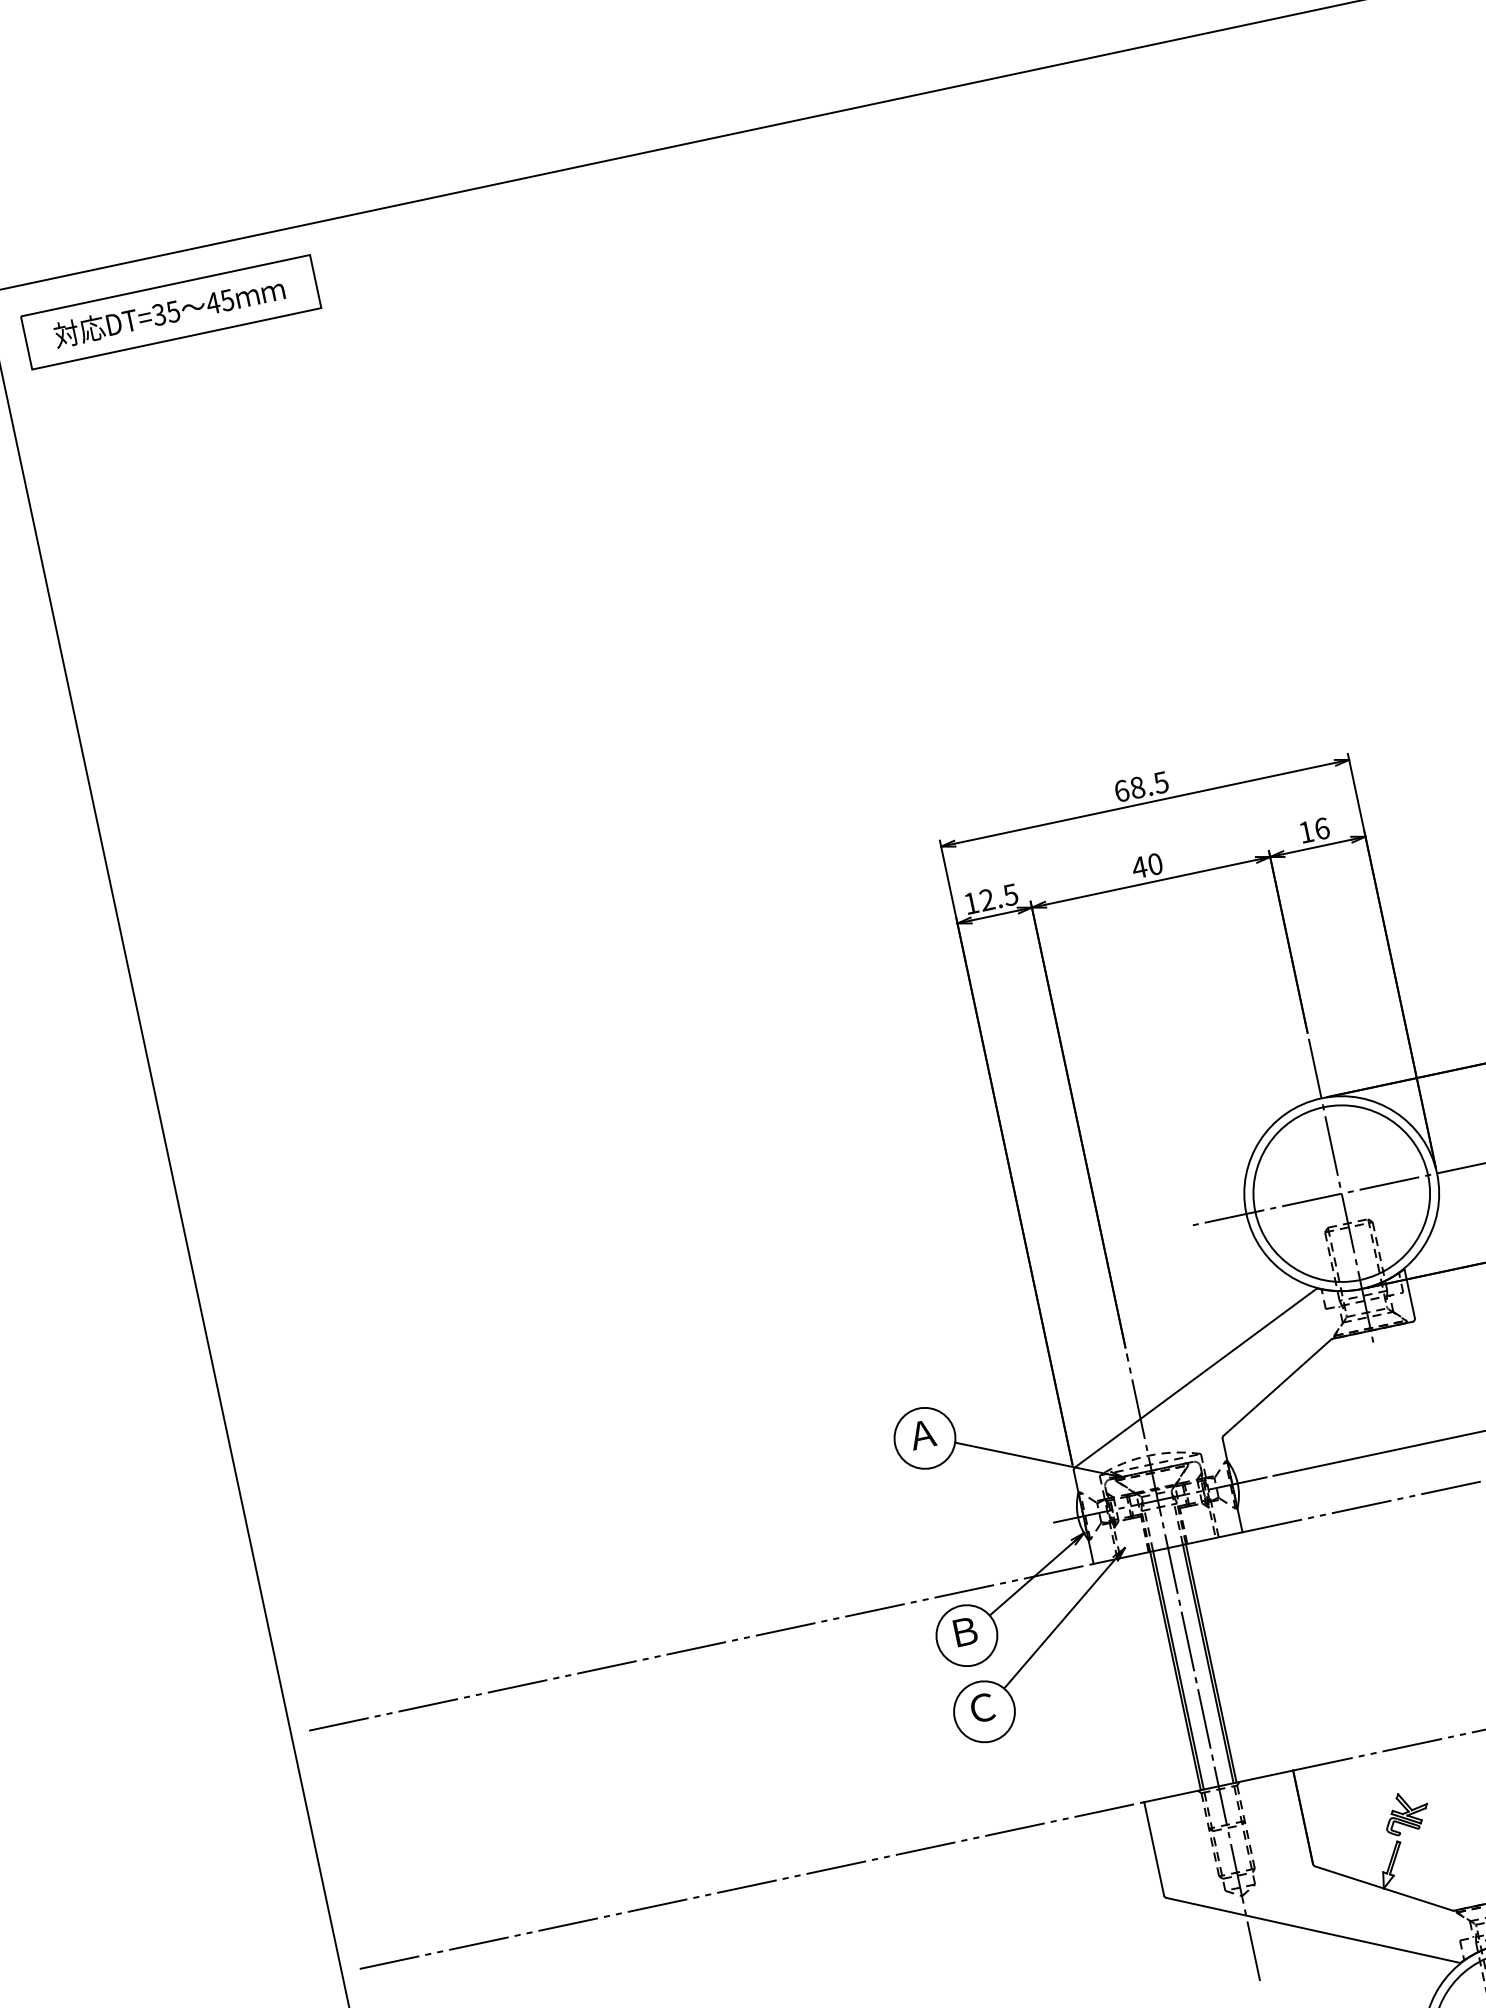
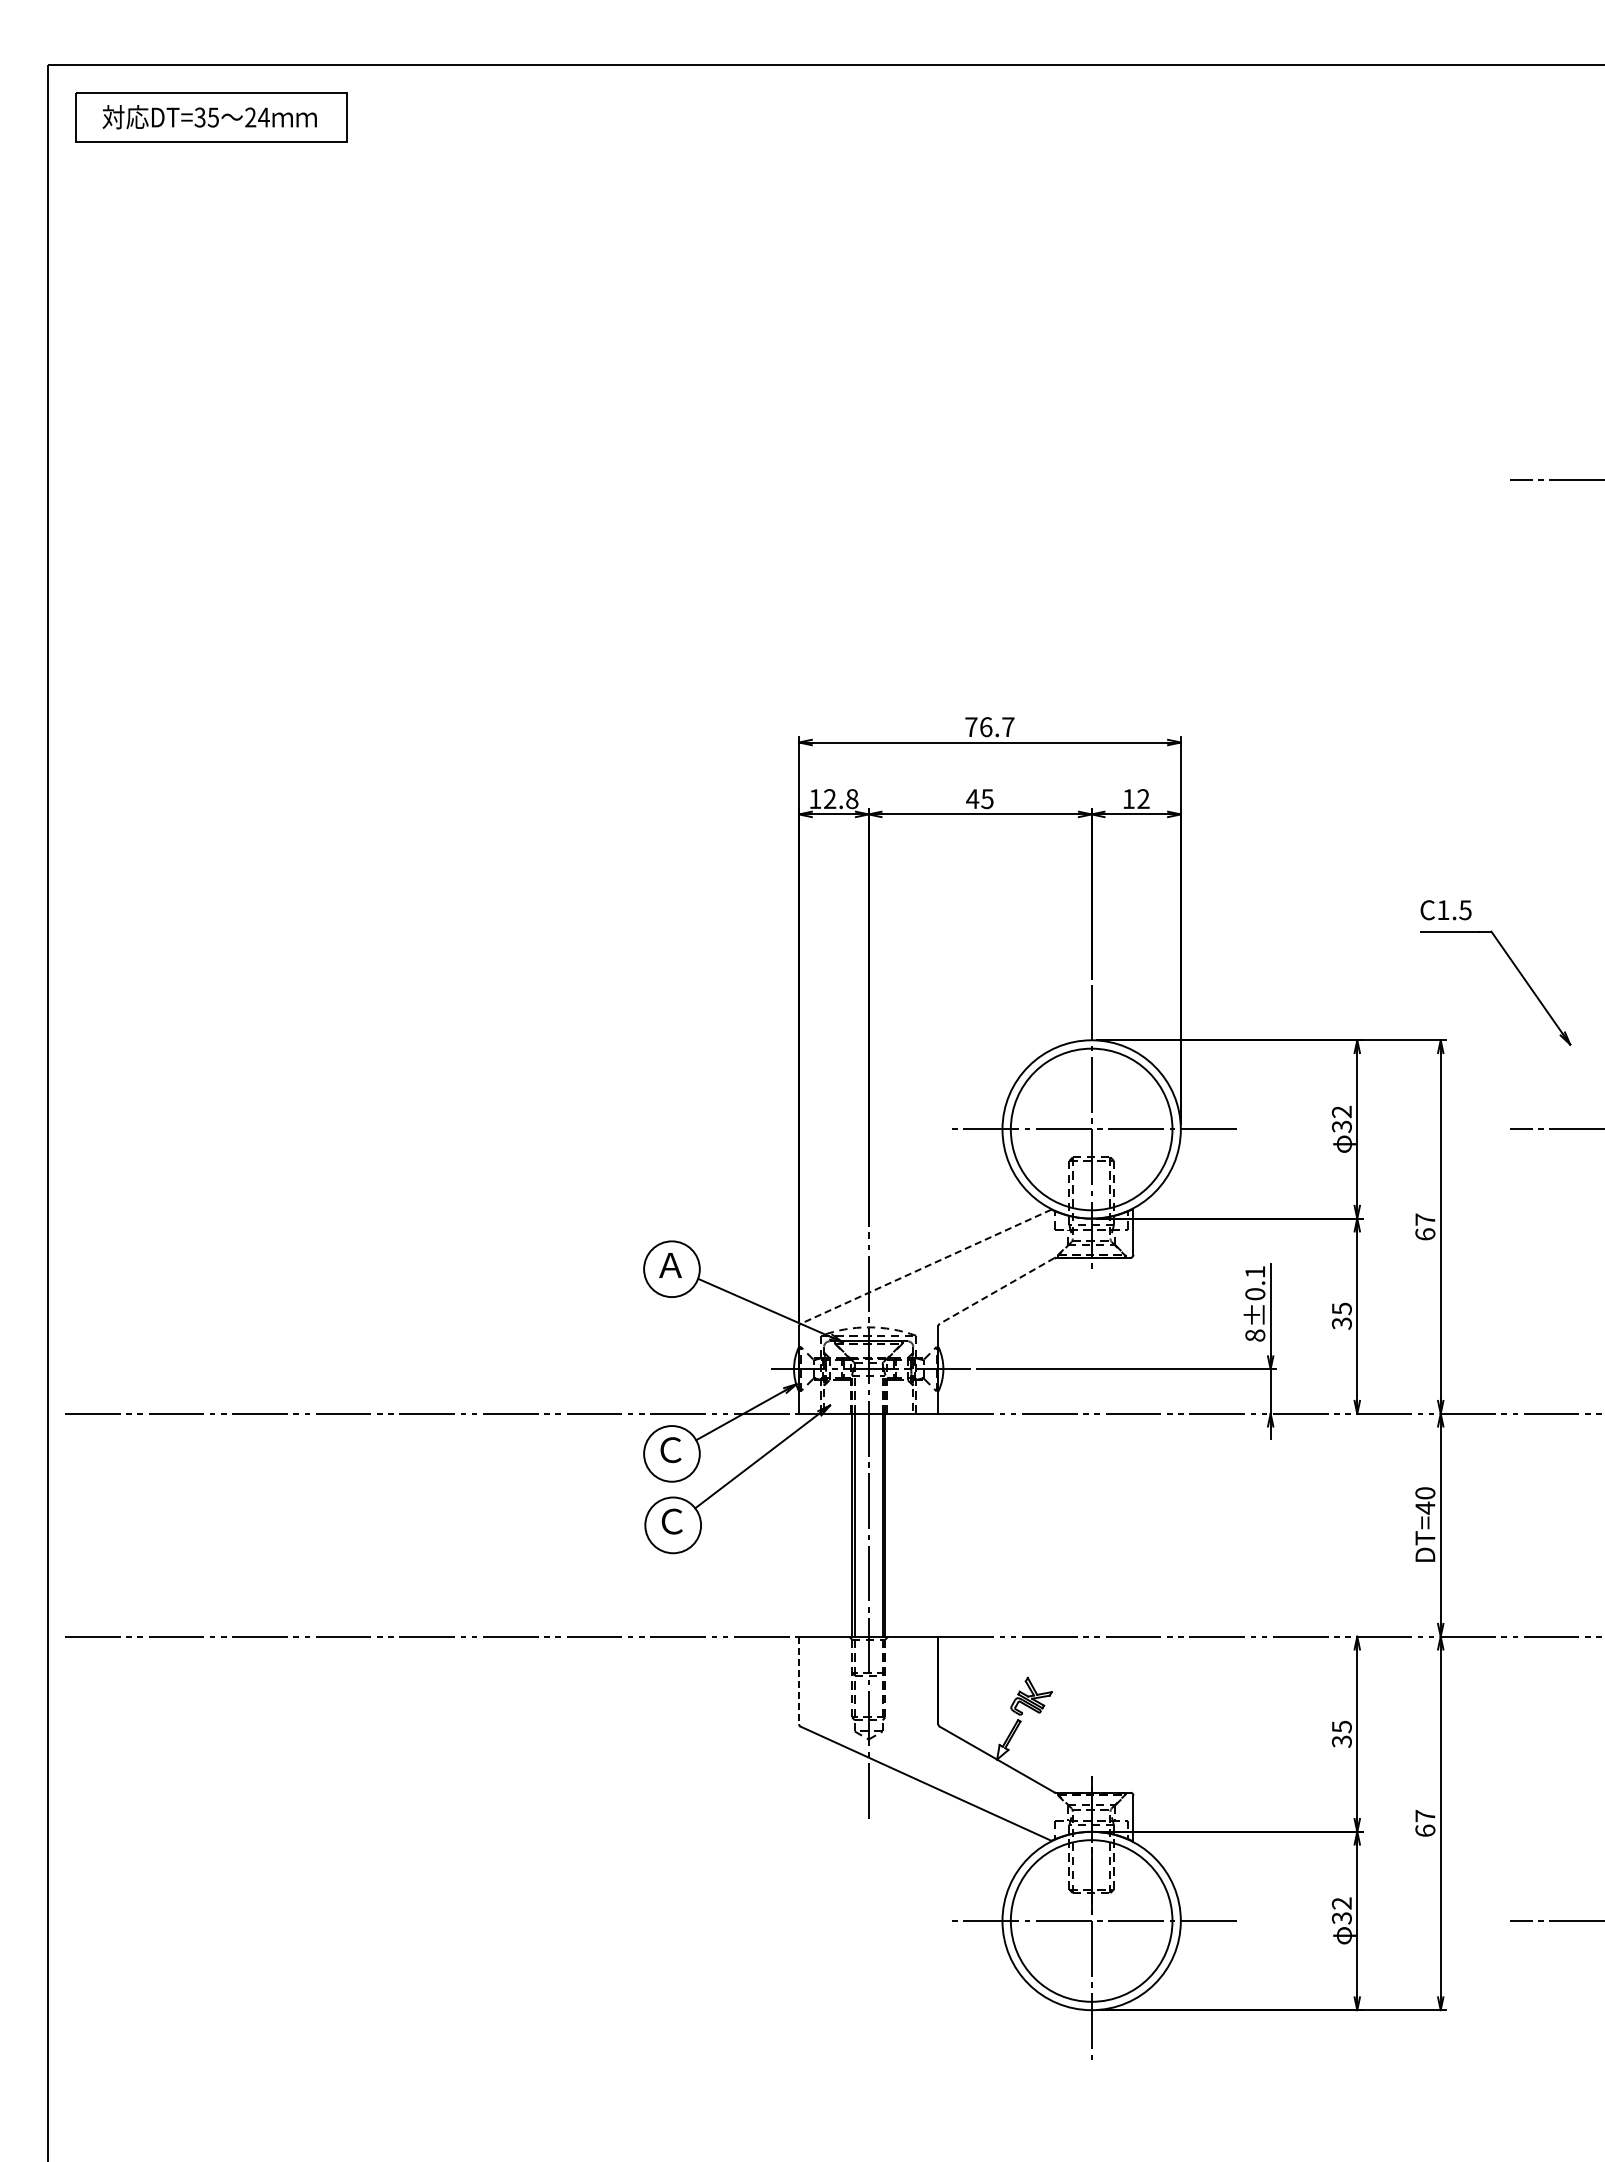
text: (219, 301) -> (256, 117), 45 -> 24
text: (1141, 787) -> (989, 727), 68.5 -> 76.7
text: (1322, 829) -> (1143, 799), 16 -> 12
text: (1155, 863) -> (987, 798), 40 -> 45
text: (1009, 894) -> (851, 798), 12.5 -> 12.8
line: (1196, 1377) -> (926, 1266), solid -> dashed
line: (1276, 1388) -> (996, 1291), solid -> dashed
text: (964, 1632) -> (670, 1450), Ｂ -> Ｃ
line: (1154, 1848) -> (799, 1680), solid -> dashed

